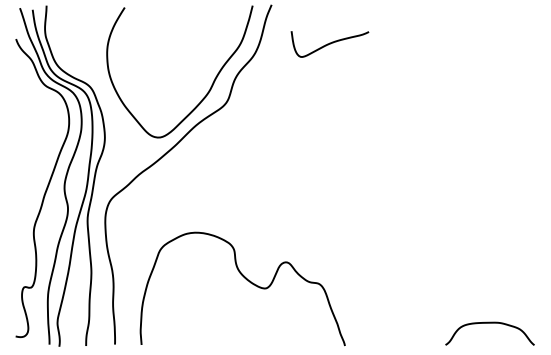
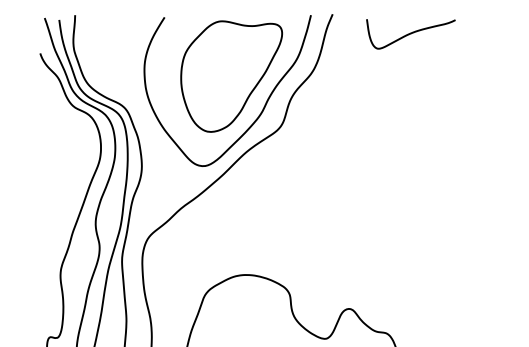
curve: (329, 44) -> (410, 34), moved
part: (183, 59) -> (231, 76), added

